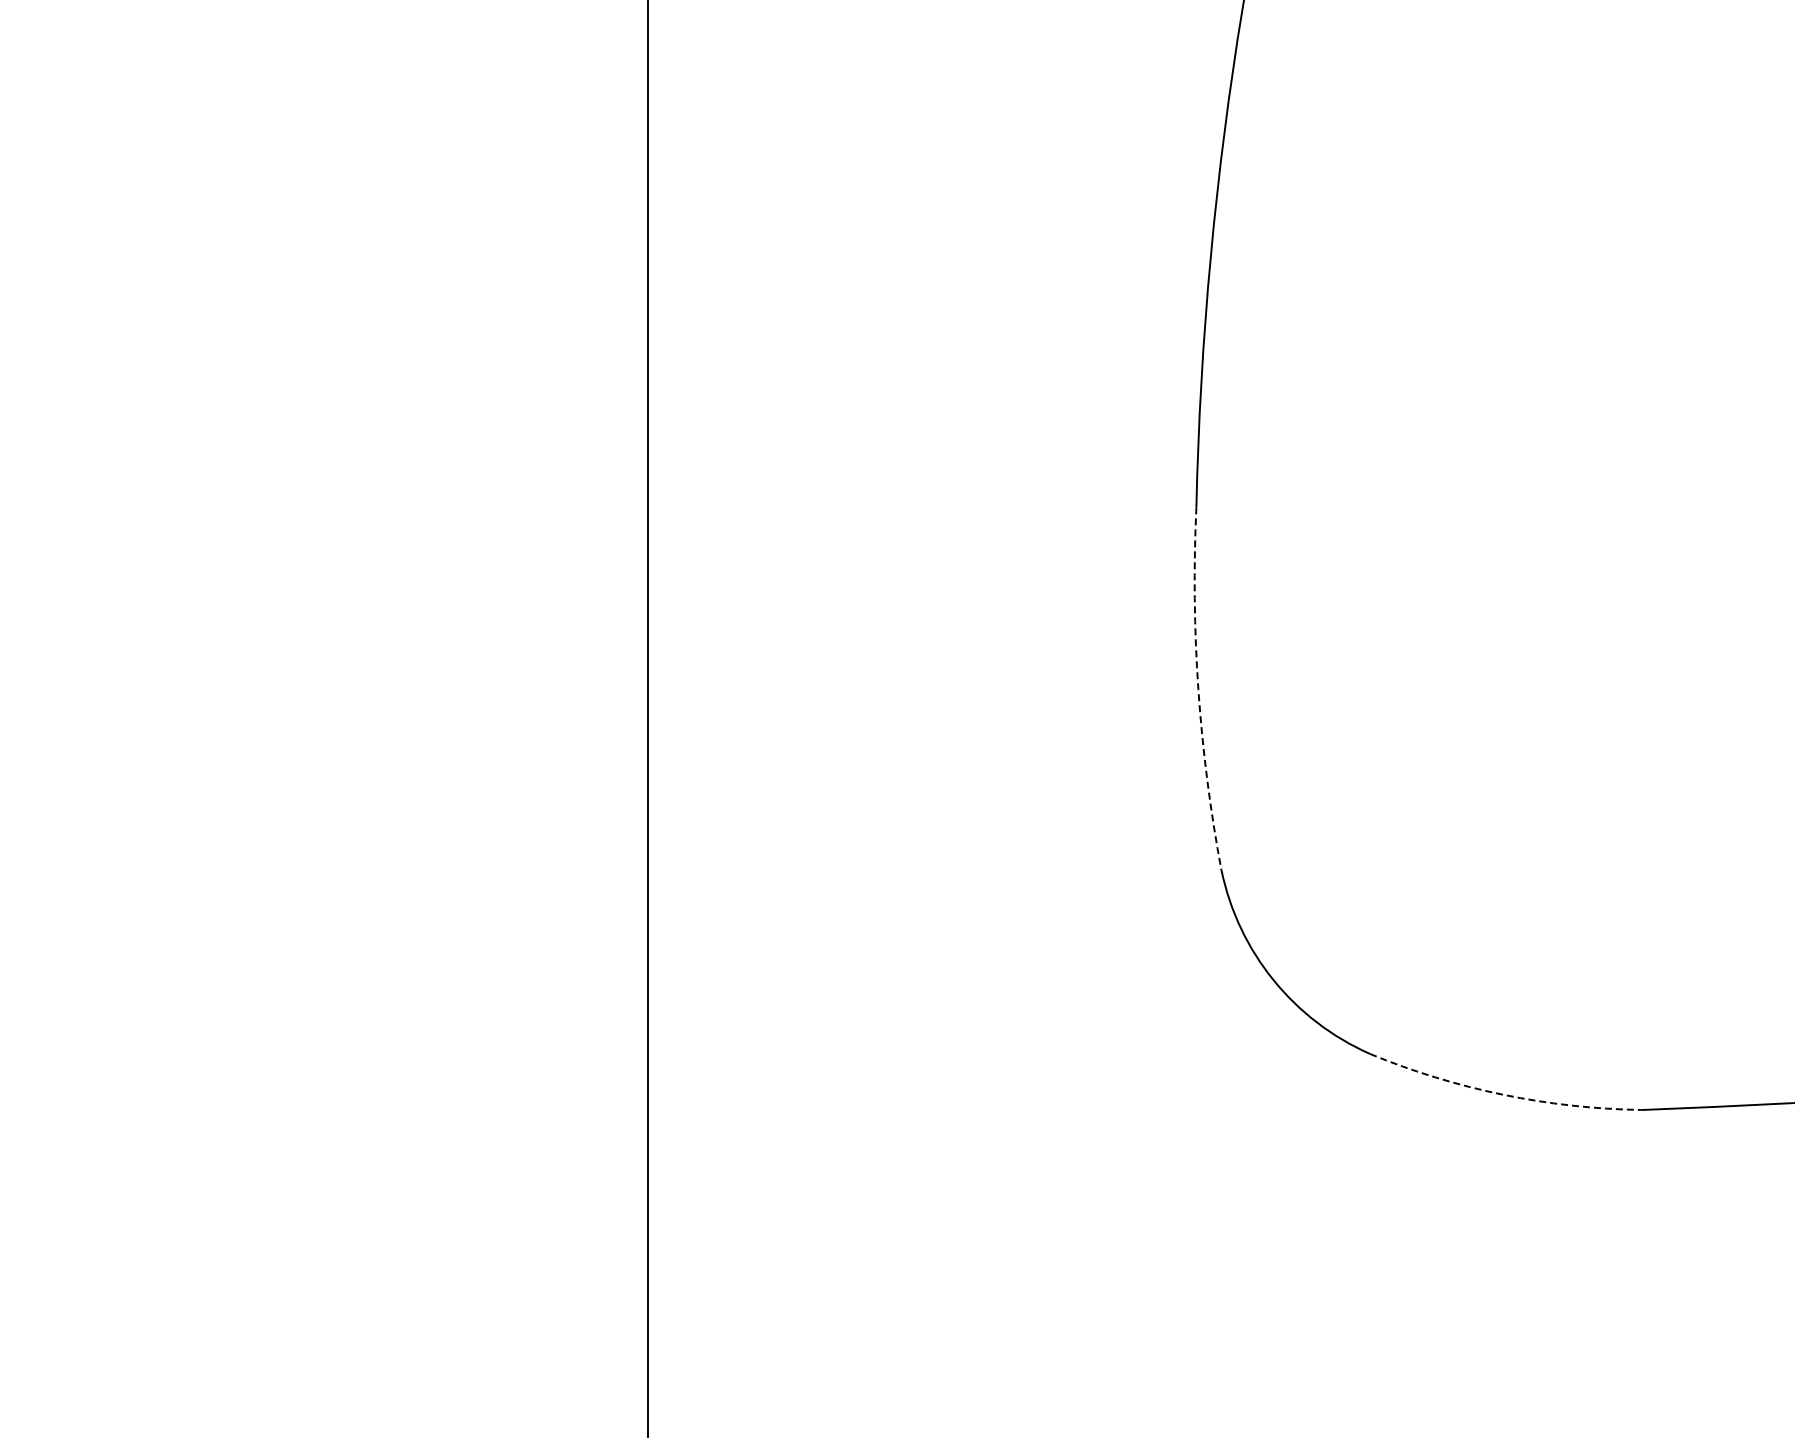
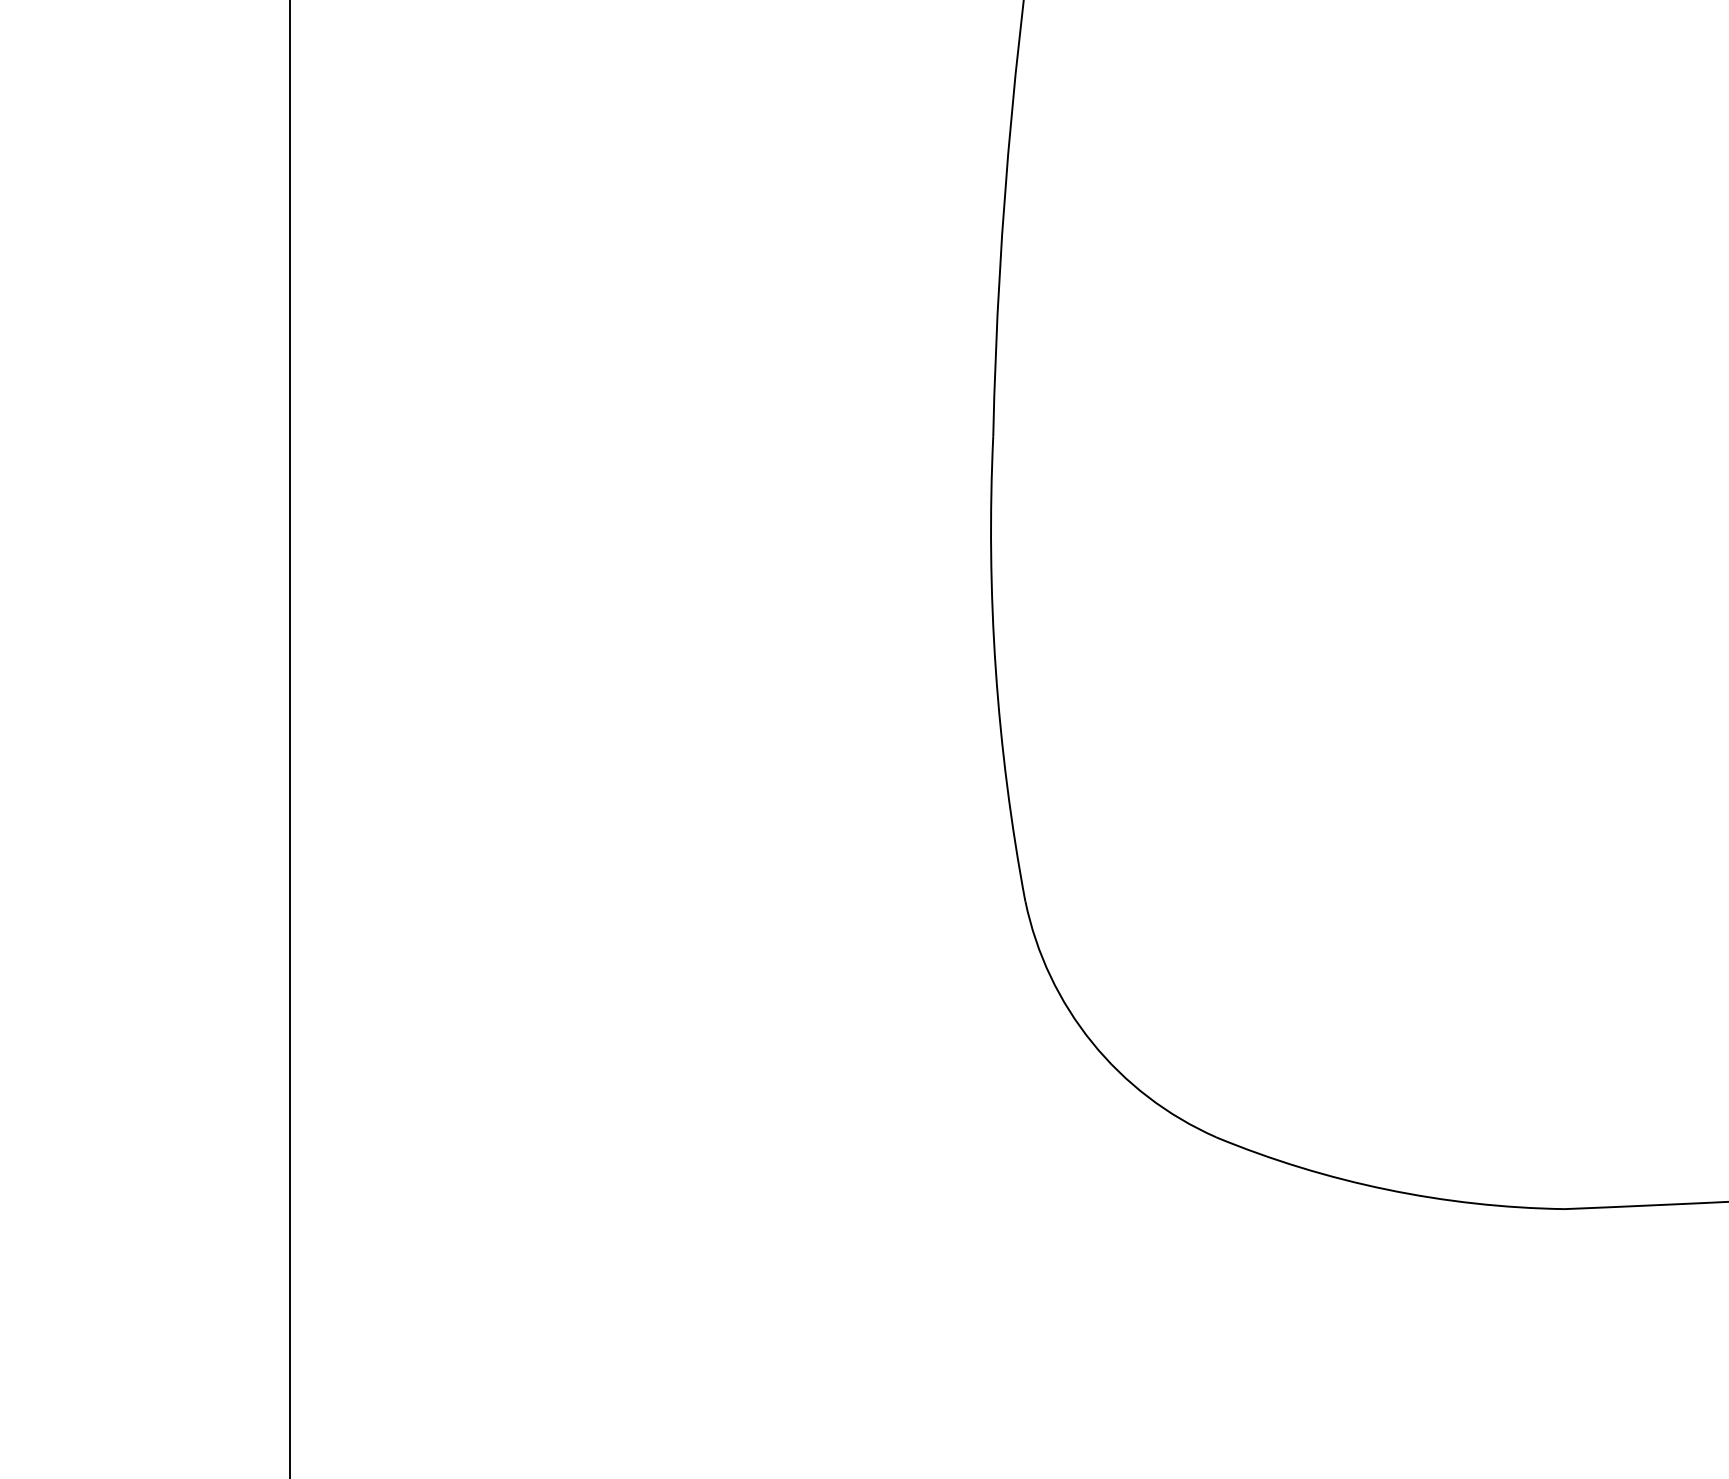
arc: (1198, 689) -> (995, 669), dashed -> solid
arc: (1503, 1094) -> (1387, 1189), dashed -> solid

